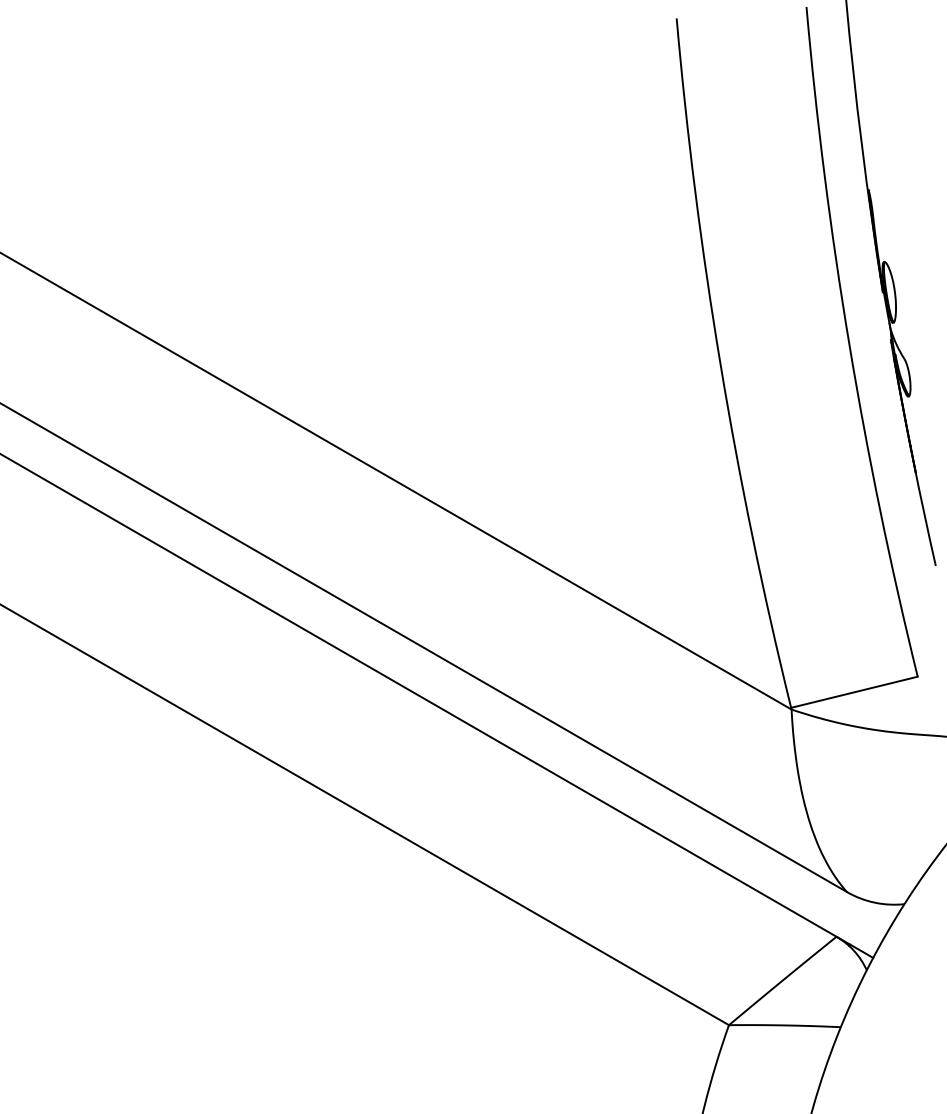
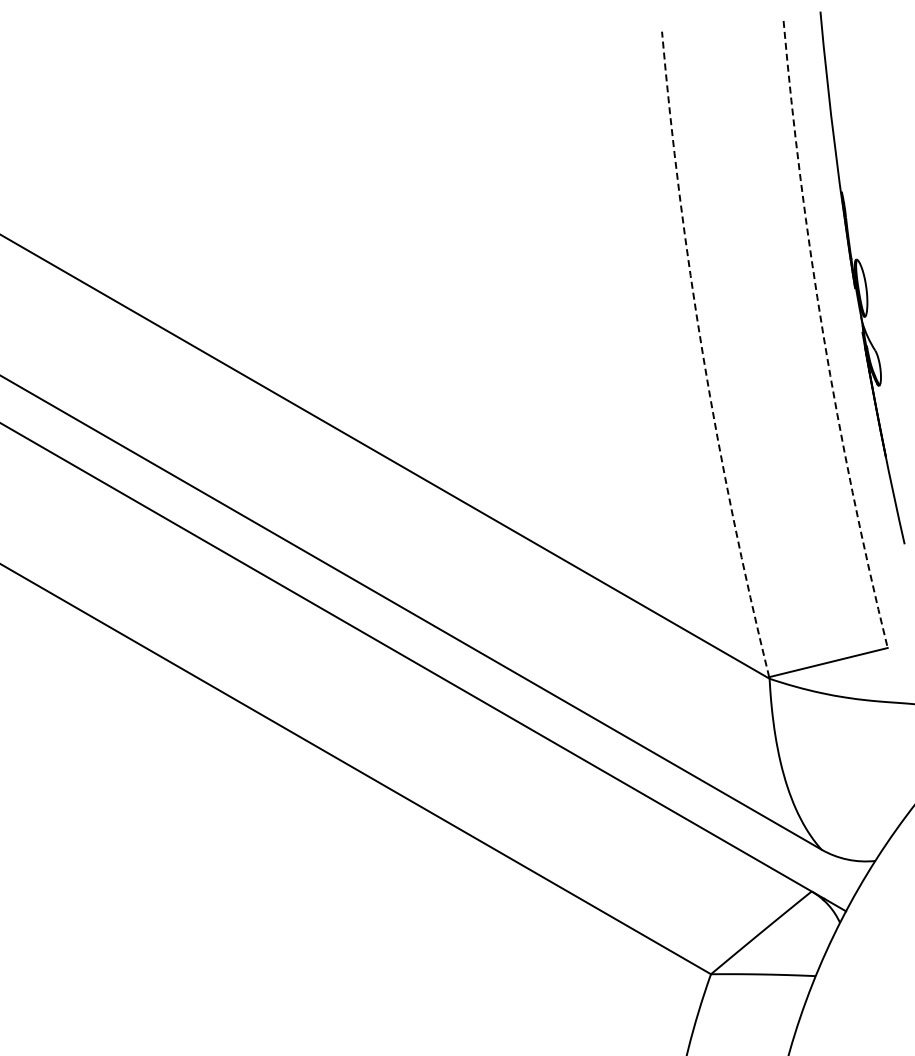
arc: (849, 343) -> (823, 336), solid -> dashed
arc: (720, 365) -> (703, 356), solid -> dashed

